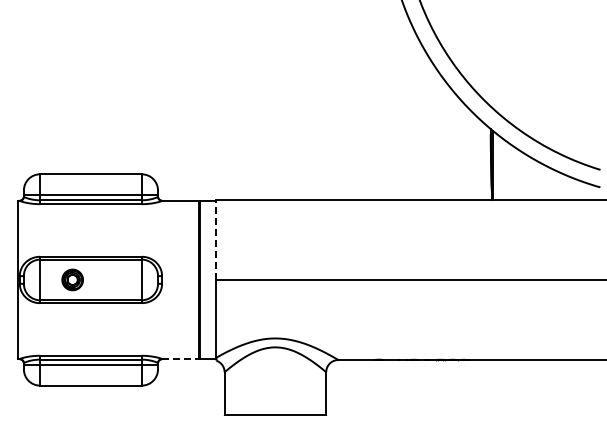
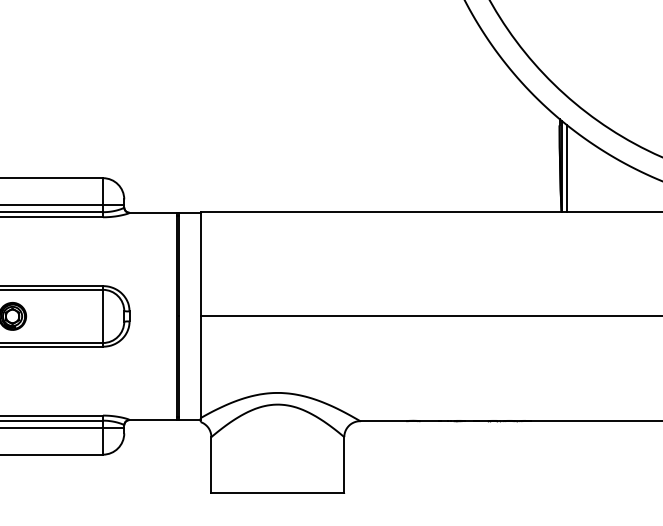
line: (496, 166) -> (567, 167), added
line: (216, 239) -> (200, 263), dashed -> solid
line: (180, 359) -> (153, 420), dashed -> solid

